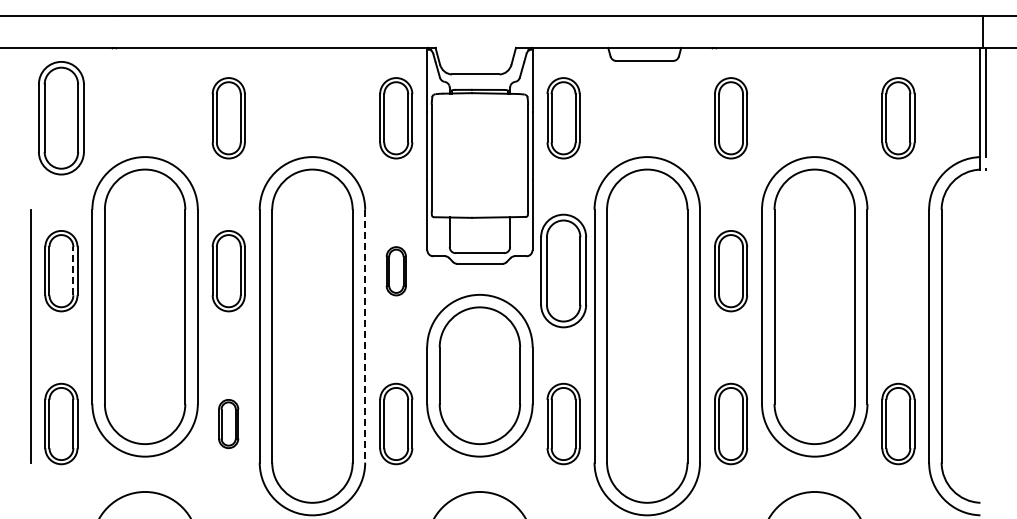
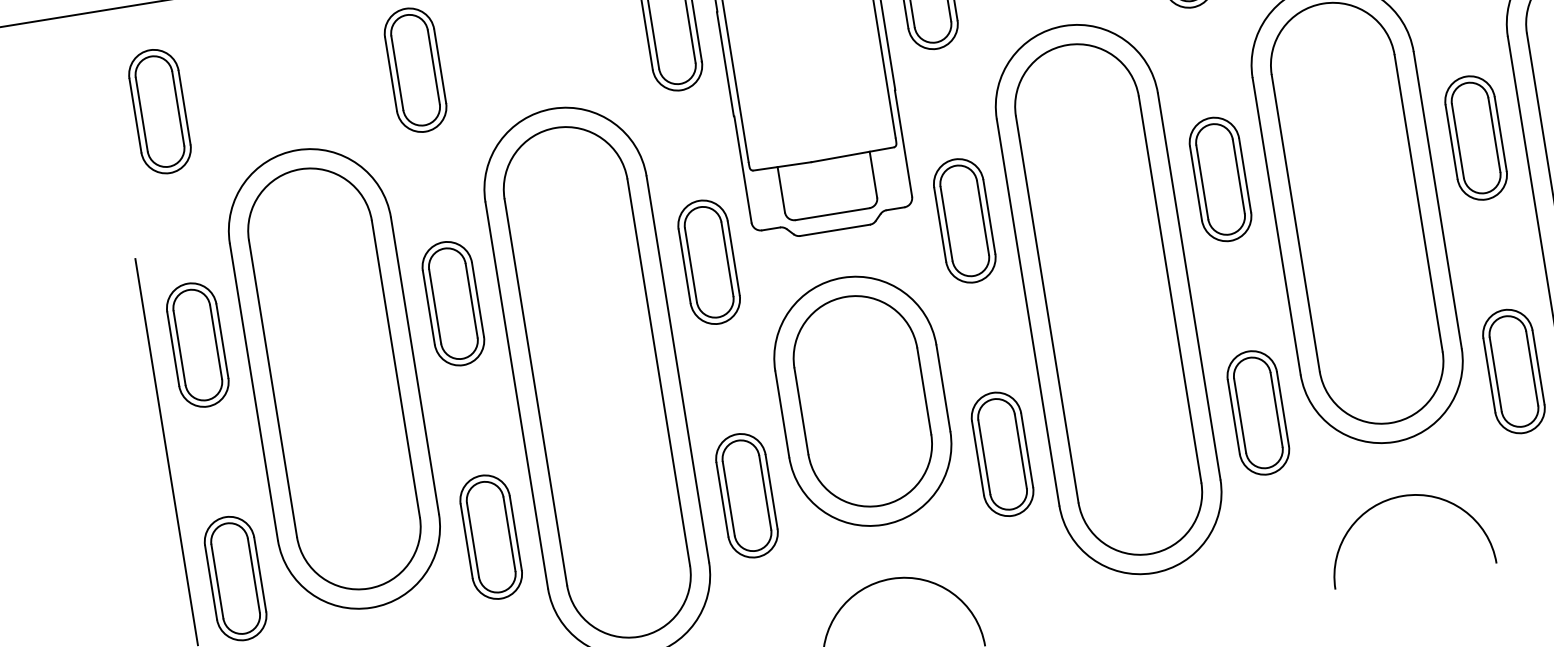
part: (61, 118) -> (160, 111), size x0.71
line: (73, 270) -> (216, 341), dashed -> solid
part: (396, 271) -> (709, 262), size x1.67
part: (563, 271) -> (964, 221), size x0.71
part: (898, 271) -> (1476, 138), added
line: (365, 336) -> (678, 369), dashed -> solid
part: (228, 423) -> (490, 536), size x1.67

